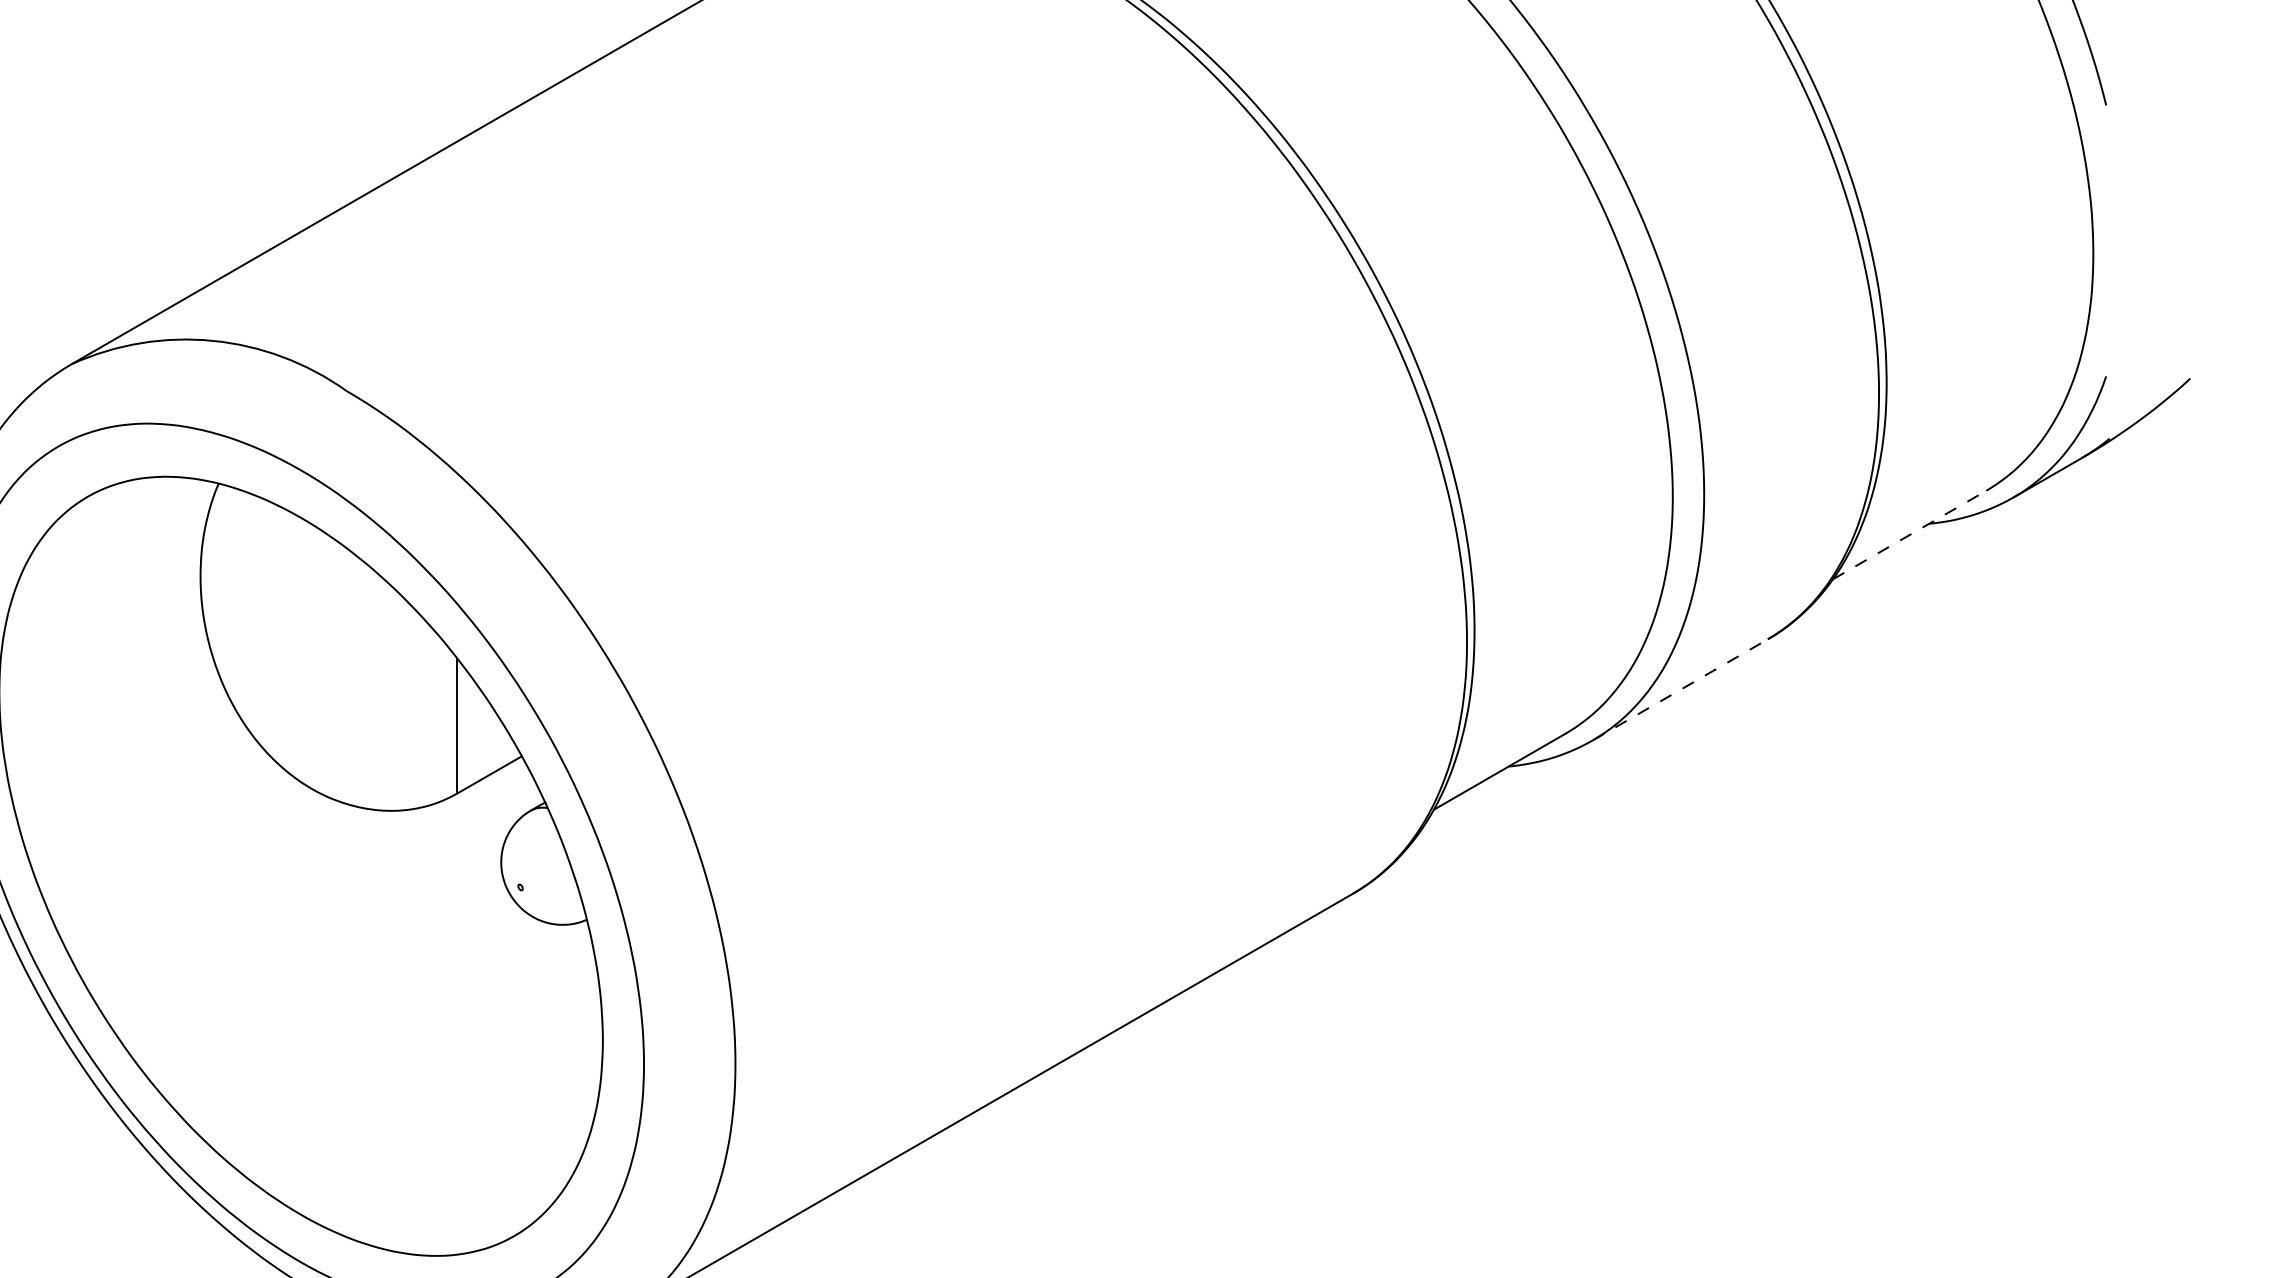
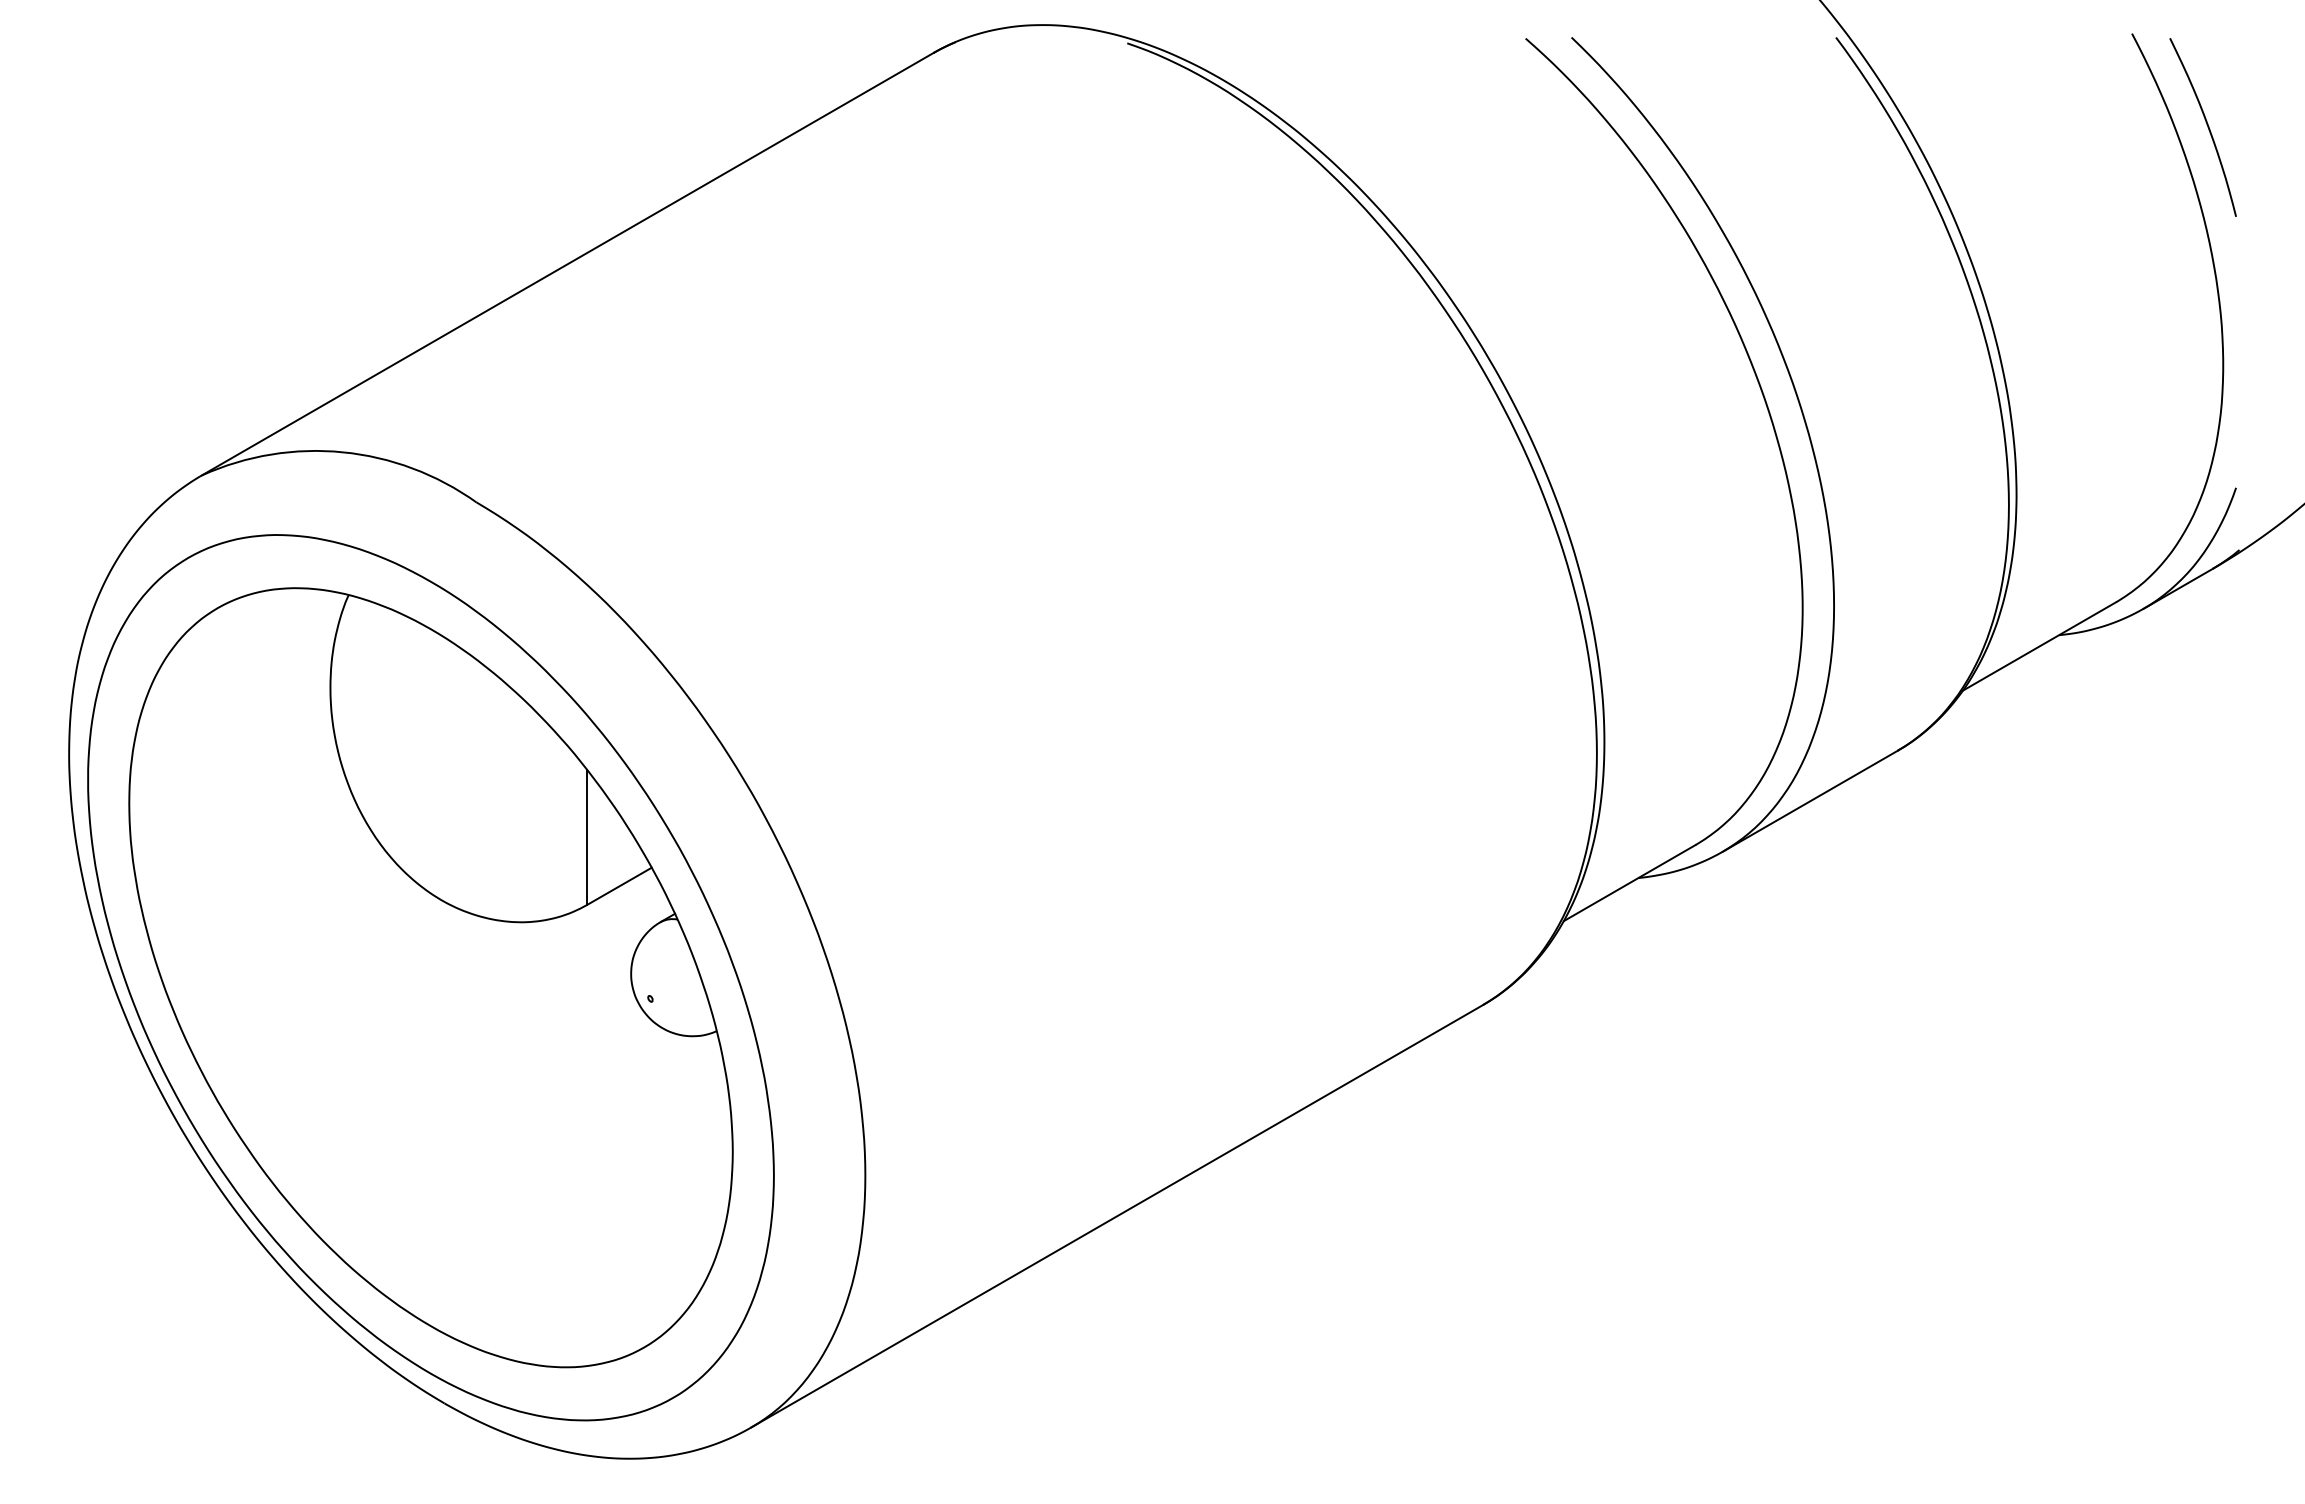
line: (1909, 535) -> (2039, 646), dashed -> solid
line: (1680, 689) -> (1810, 800), dashed -> solid

